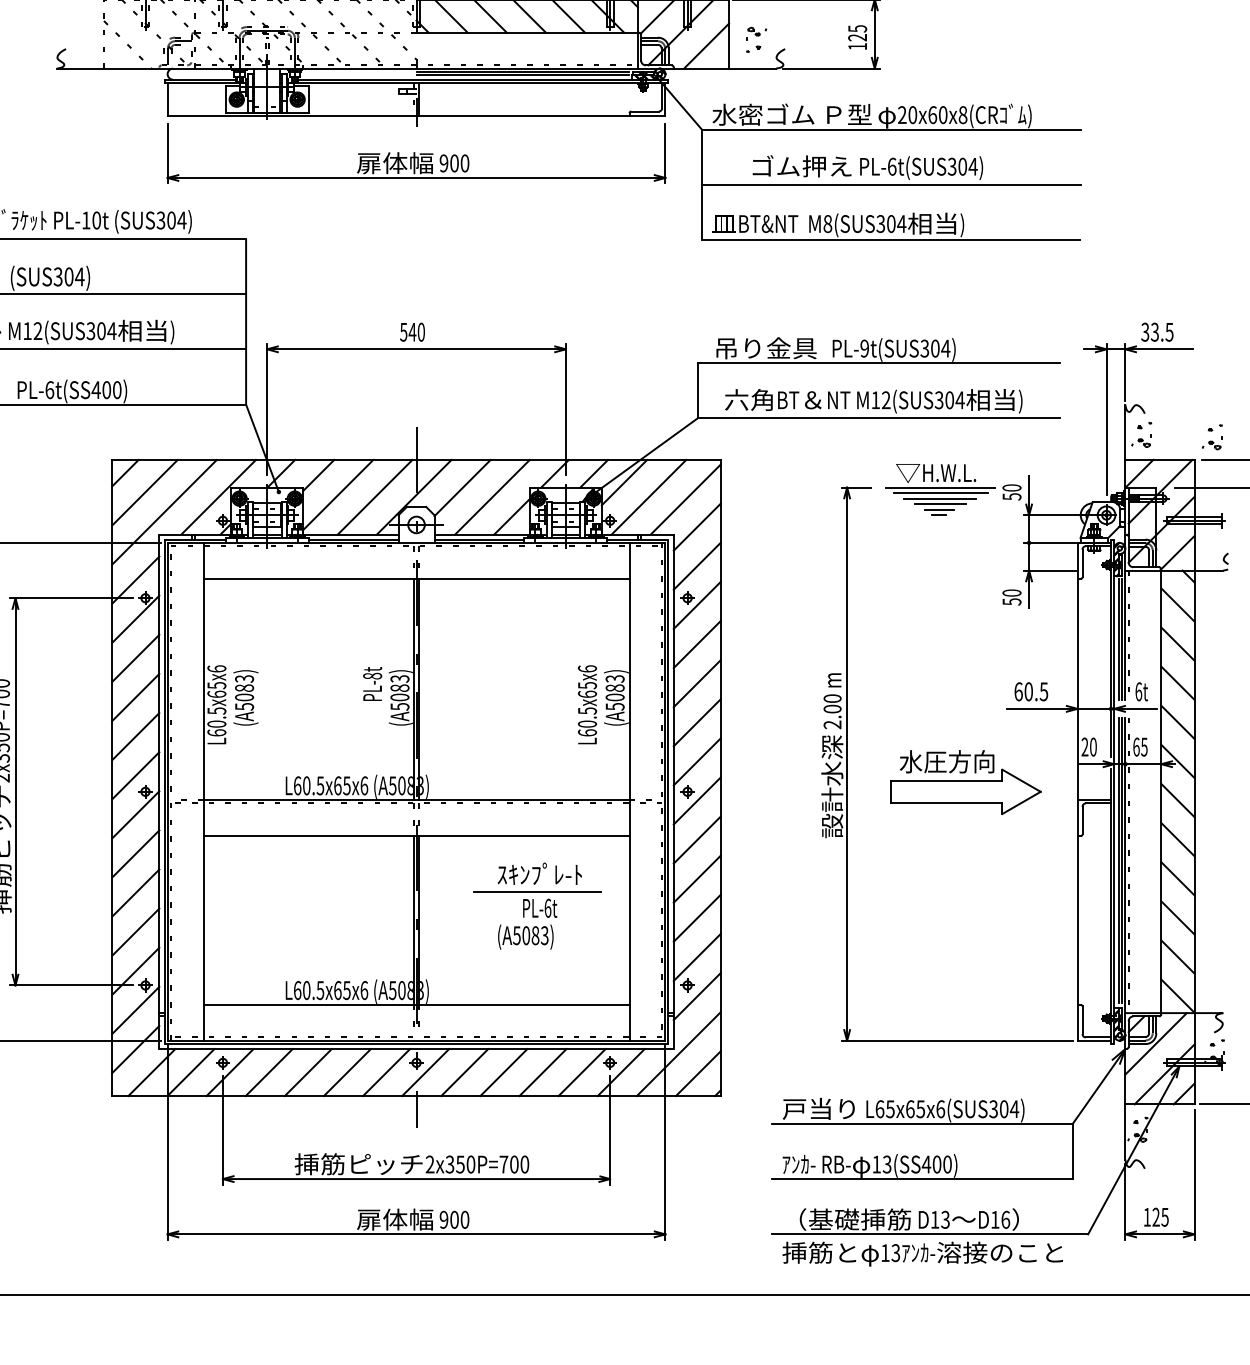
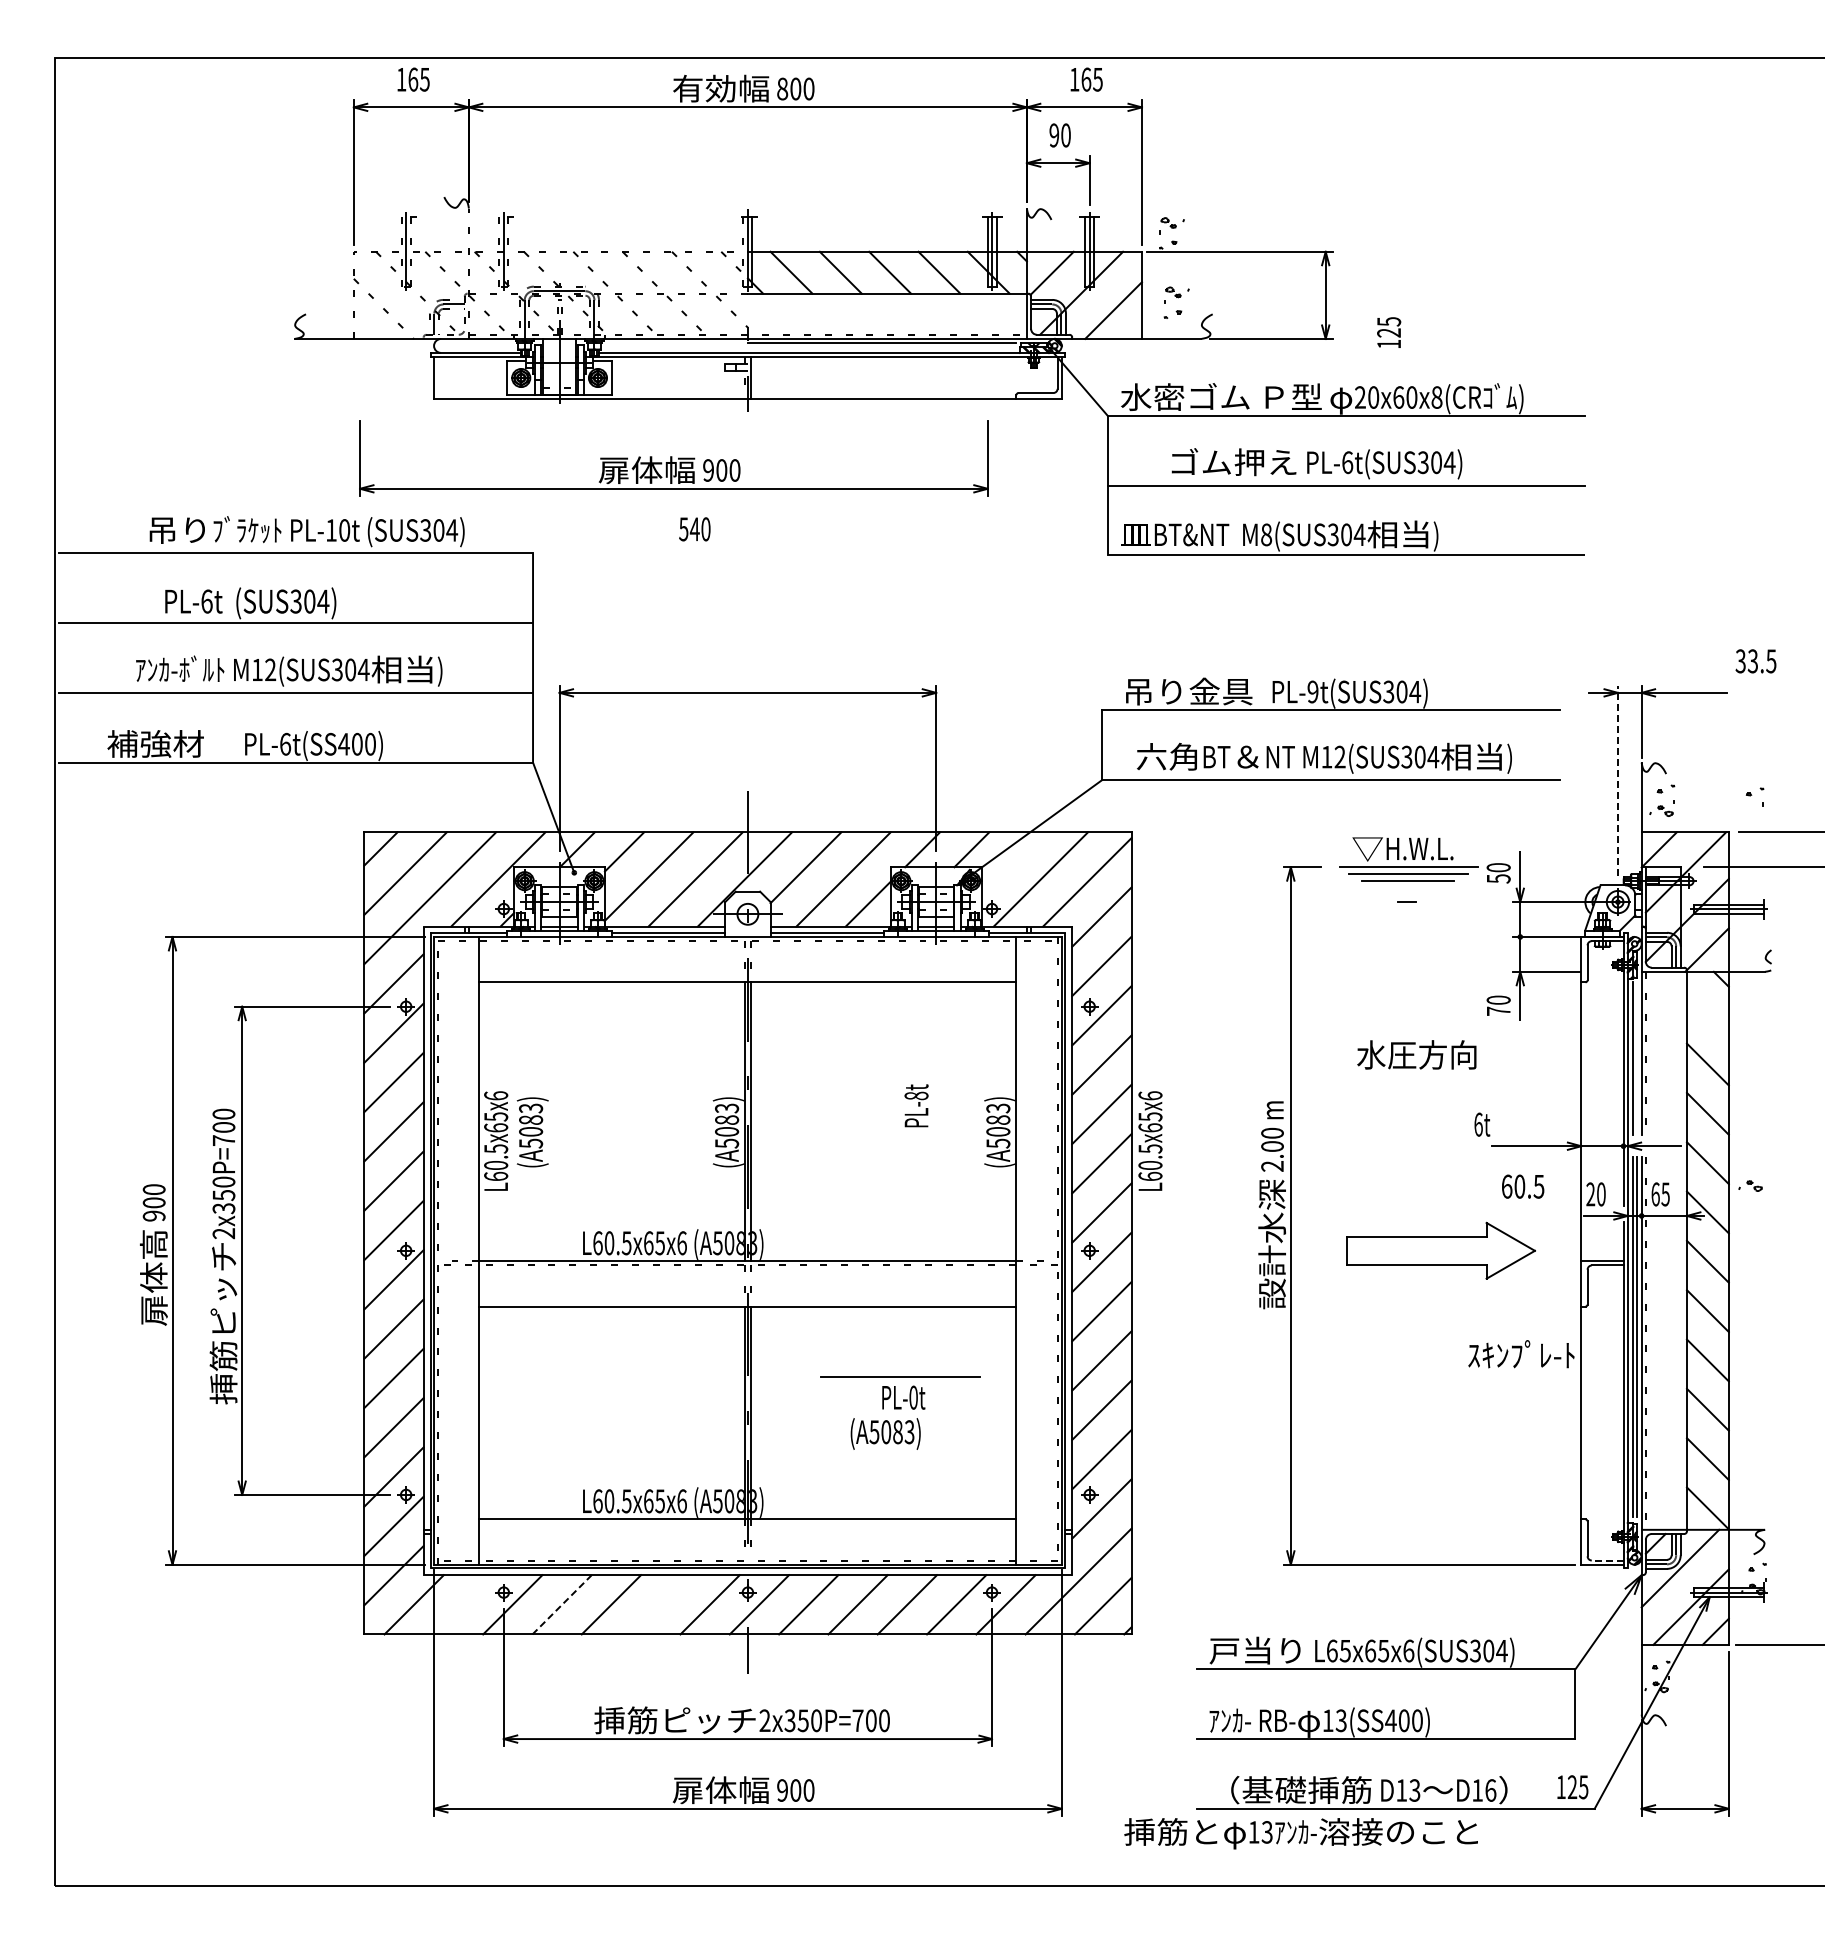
text: (857, 37) -> (1389, 332), moved
line: (522, 75) -> (881, 347), removed
part: (416, 153) -> (673, 458), moved
text: (412, 332) -> (694, 529), moved
text: (1156, 332) -> (1755, 661), moved
line: (1106, 418) -> (1617, 780), solid -> dashed
part: (1211, 444) -> (1750, 1185), moved
line: (624, 482) -> (1009, 860), removed
line: (940, 504) -> (1408, 888), removed
line: (938, 510) -> (1406, 895), removed
text: (1011, 602) -> (1498, 1011), 50 -> 70
line: (1177, 605) -> (1707, 1015), removed
line: (1122, 638) -> (1637, 1057), removed
text: (372, 683) -> (916, 1105), moved
text: (1031, 691) -> (1523, 1186), moved
text: (1141, 691) -> (1482, 1124), moved
text: (587, 704) -> (1150, 1140), moved
text: (946, 761) -> (1416, 1054), moved
text: (539, 874) -> (1521, 1354), moved
text: (547, 908) -> (913, 1397), PL-6t -> PL-0t
line: (1098, 1037) -> (1607, 1560), solid -> dashed
line: (190, 1072) -> (463, 1604), removed
line: (269, 1072) -> (562, 1604), solid -> dashed
line: (347, 1072) -> (660, 1604), removed
text: (1156, 1217) -> (1572, 1787), moved
text: (922, 1253) -> (1300, 1833), moved

